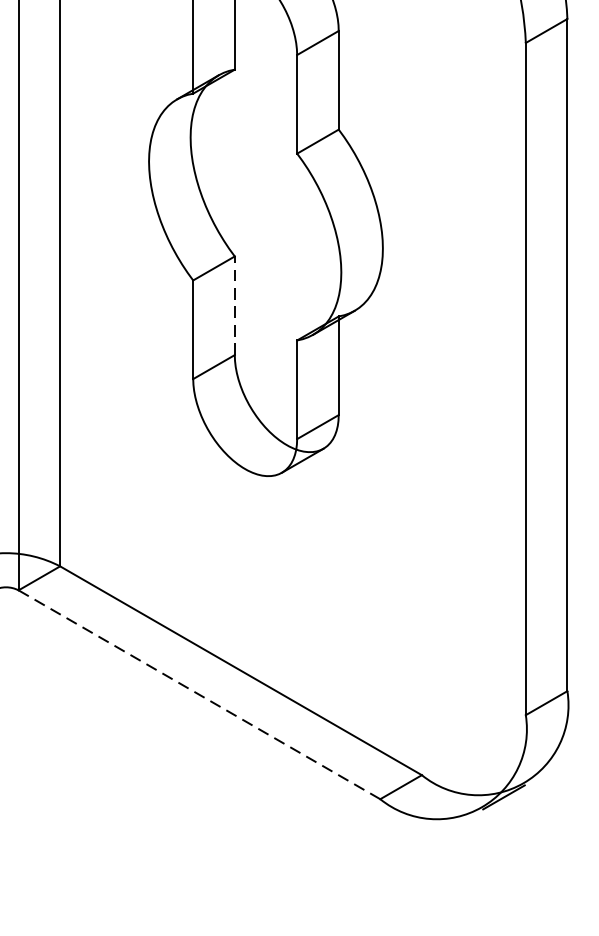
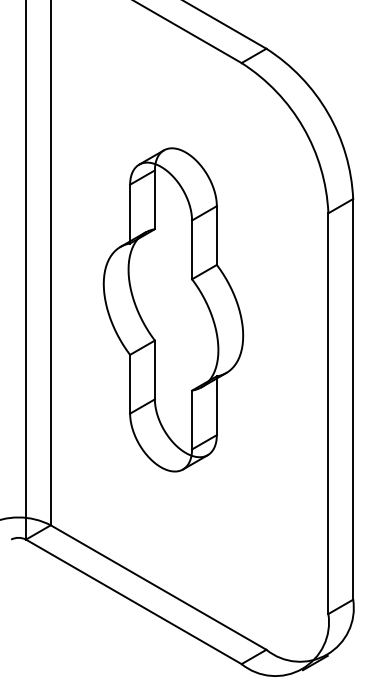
line: (234, 304) -> (154, 369), dashed -> solid
line: (200, 695) -> (134, 602), dashed -> solid

